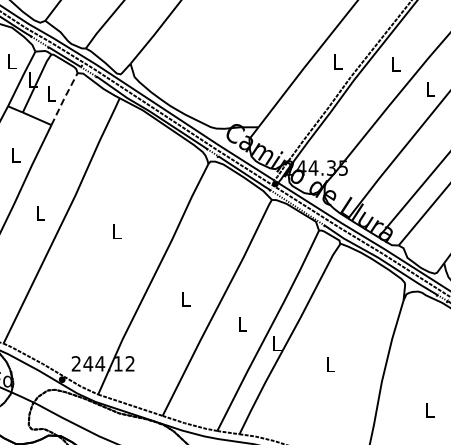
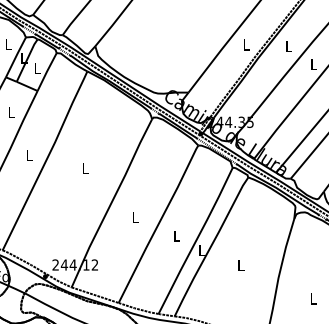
line: (64, 98) -> (47, 71), dashed -> solid

